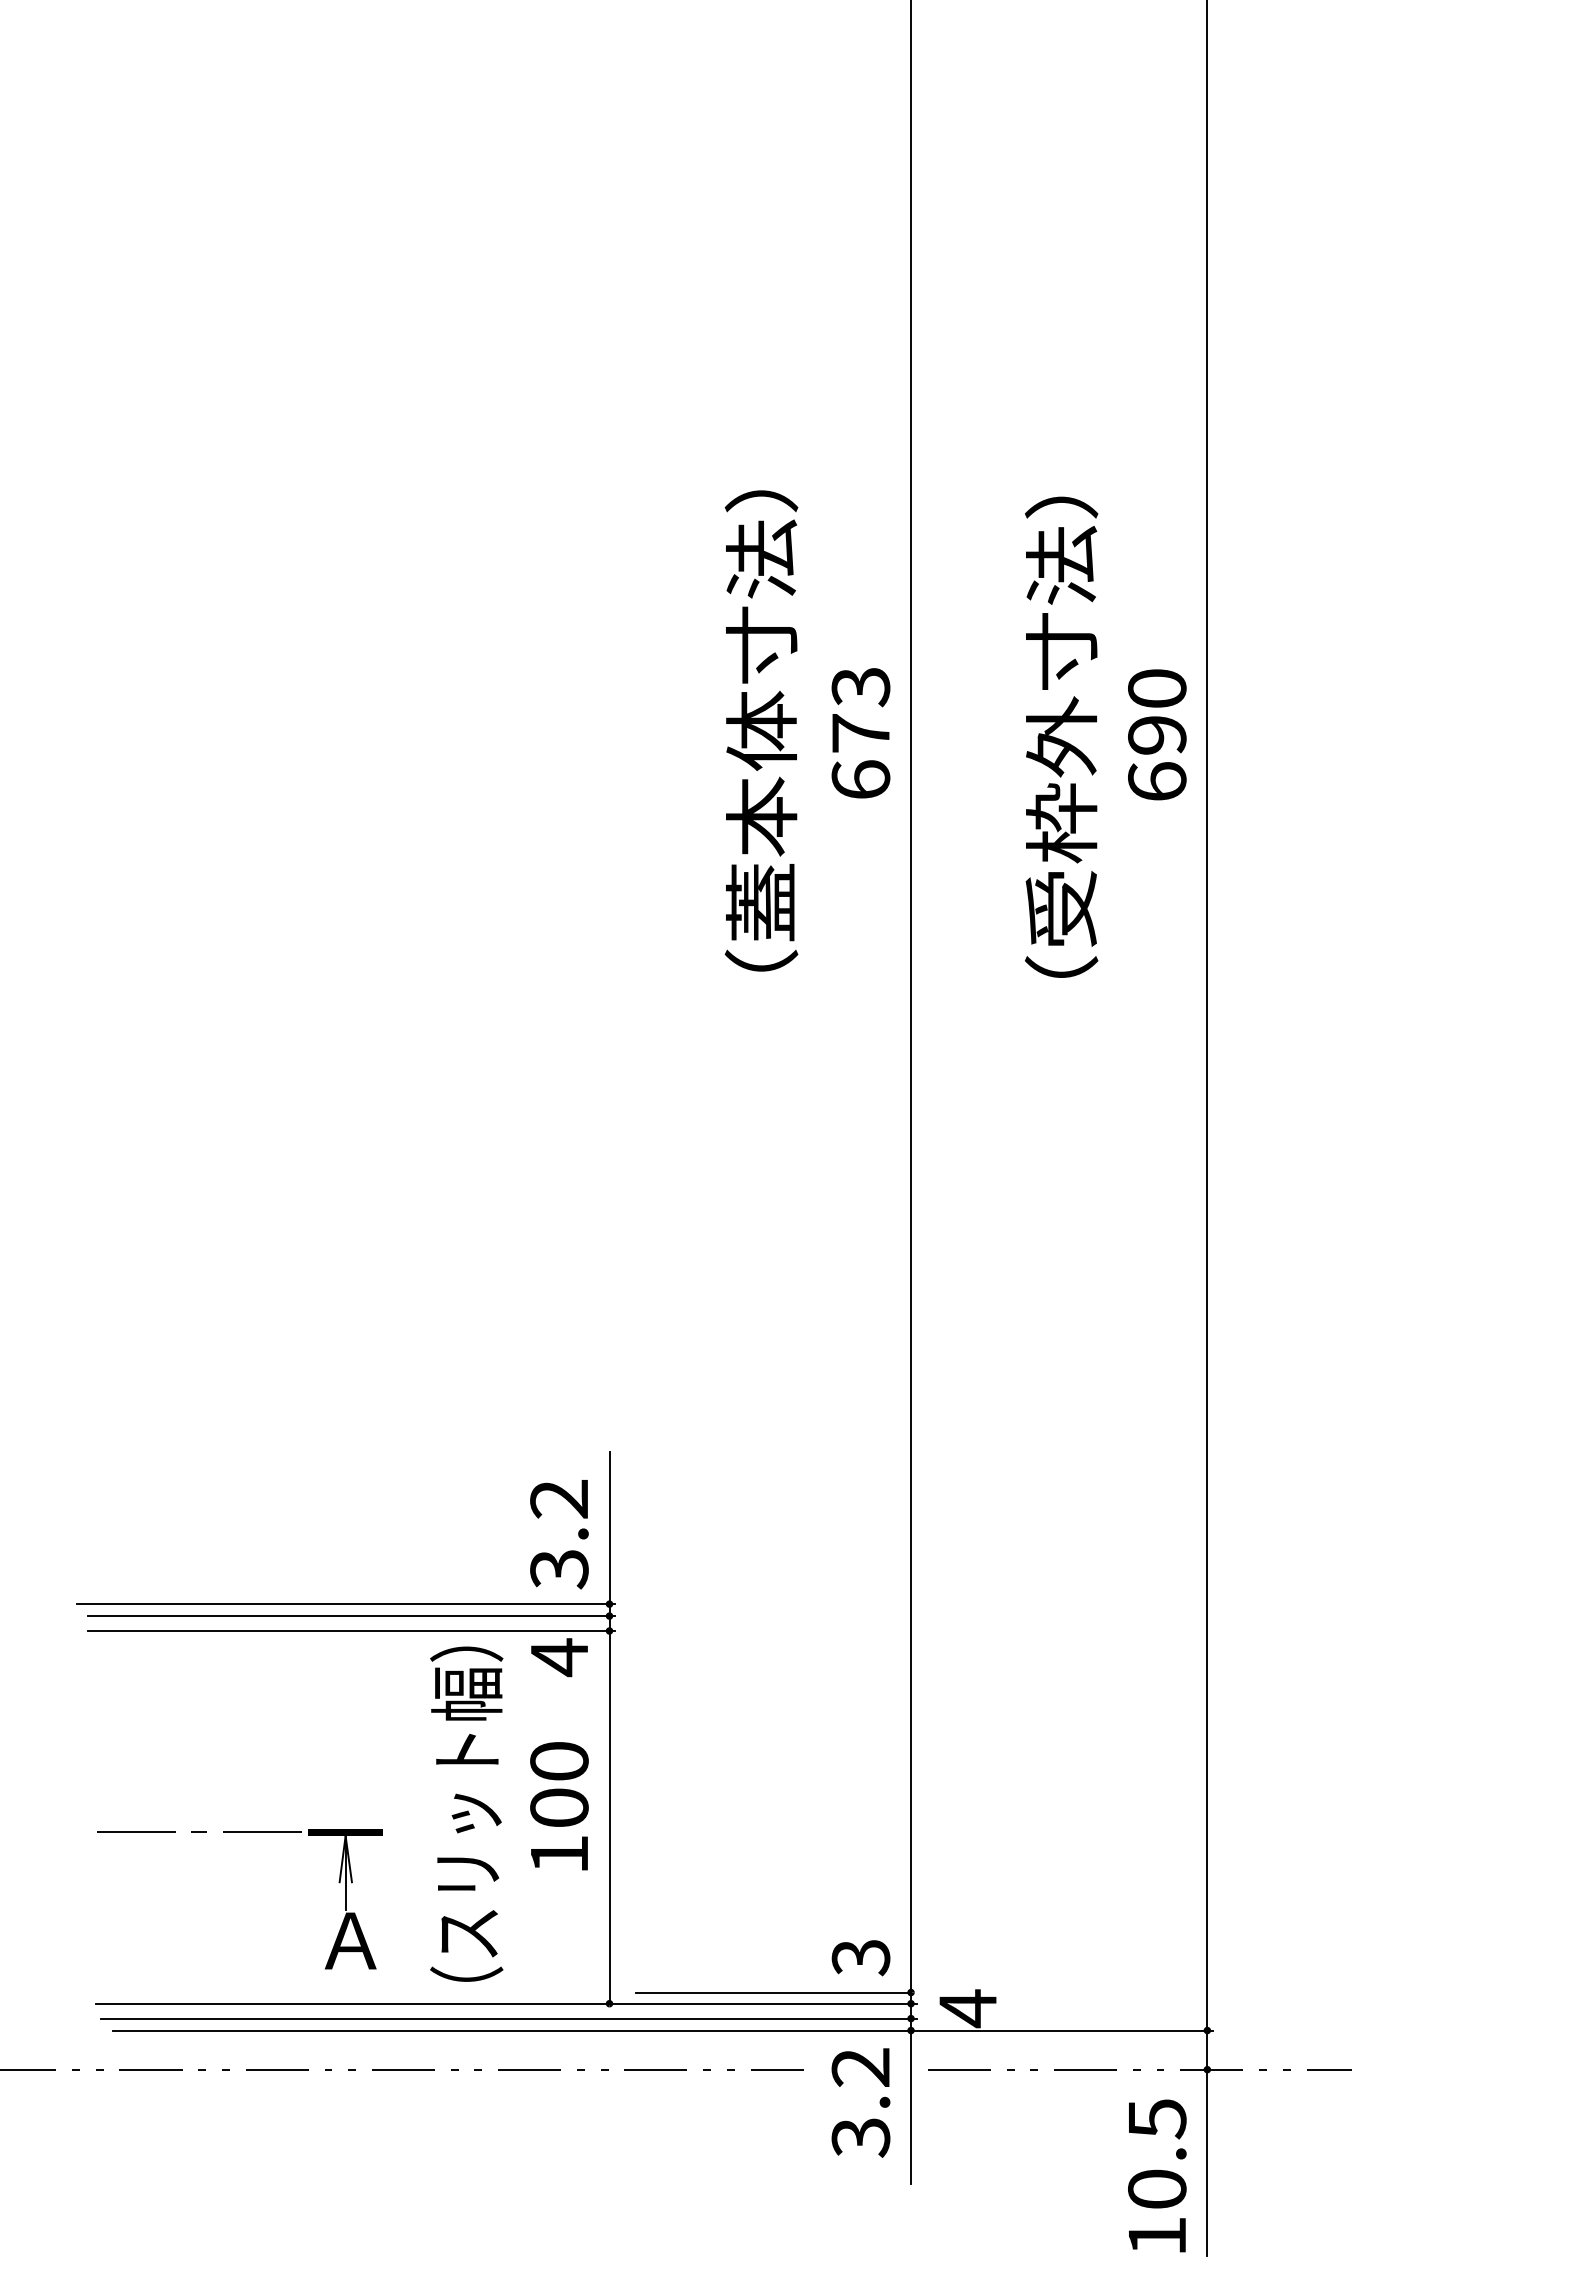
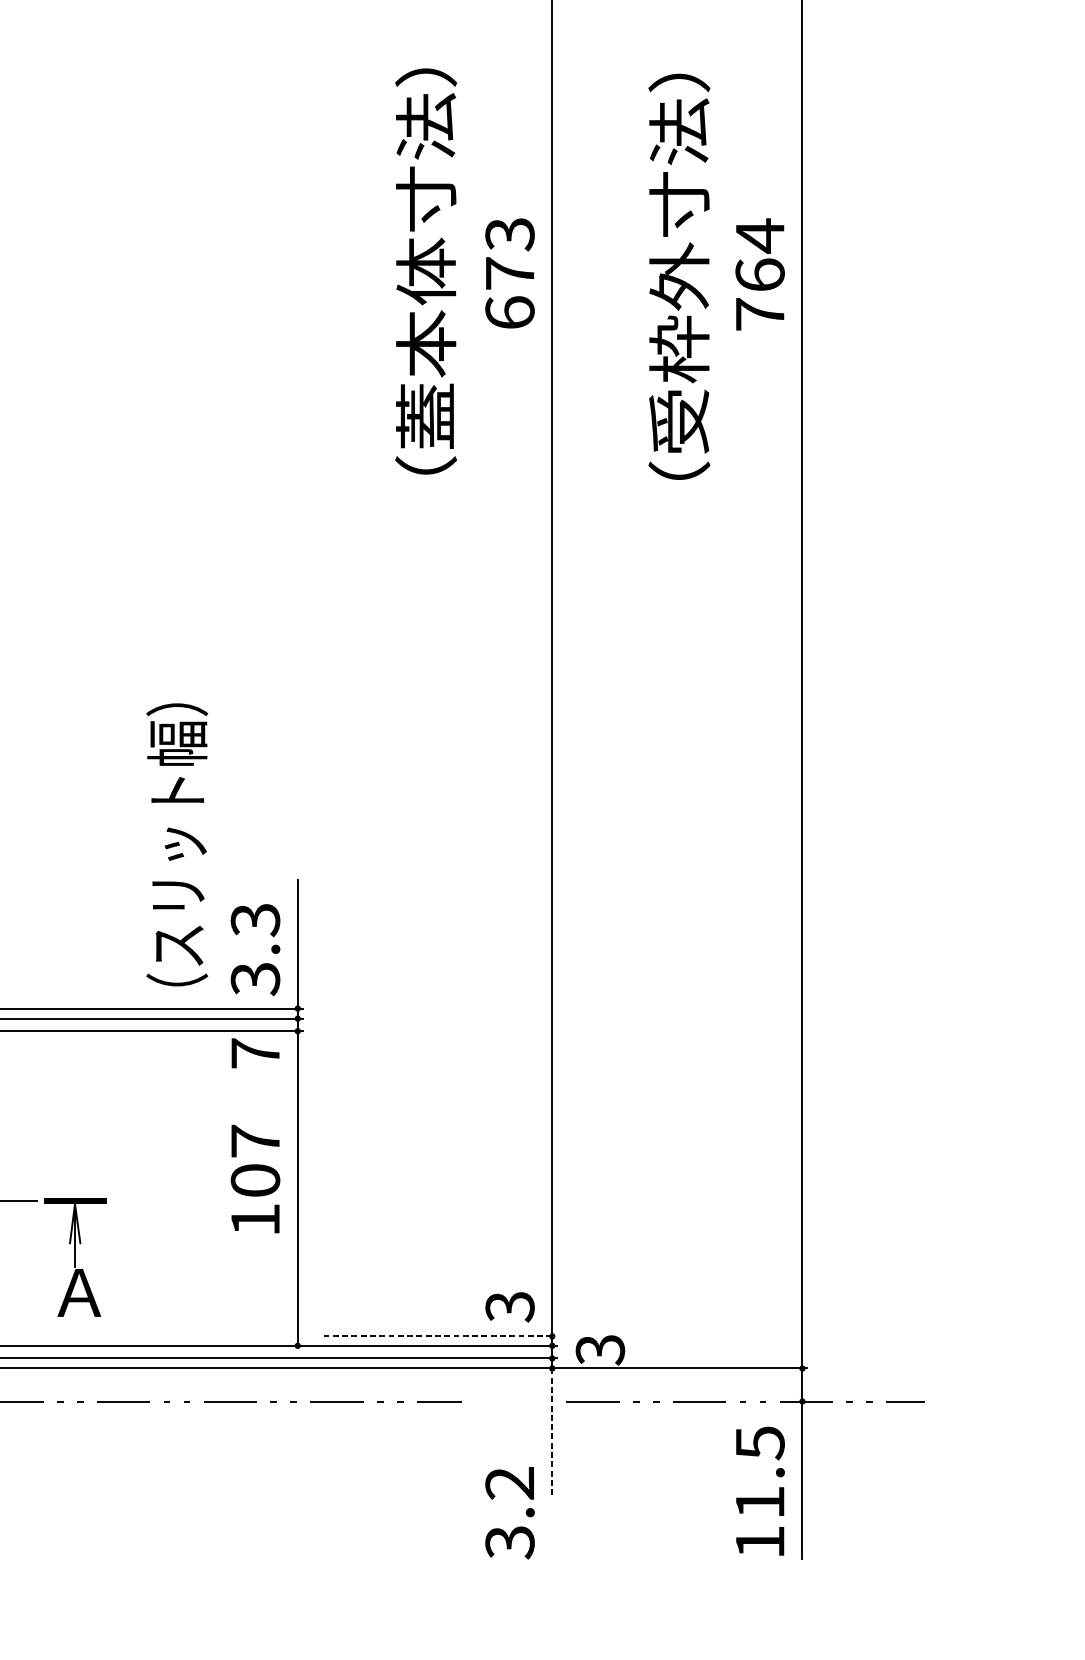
text: (1157, 733) -> (760, 273), 690 -> 764
text: (559, 1499) -> (255, 920), 3.2 -> 3.3
text: (559, 1657) -> (255, 1053), 4 -> 7
text: (559, 1761) -> (255, 1141), 100 -> 107
text: (466, 1813) -> (177, 844), moved
line: (773, 1992) -> (436, 1336), solid -> dashed
text: (967, 2008) -> (599, 1349), 4 -> 3
text: (860, 2102) -> (509, 1512), moved
line: (911, 2107) -> (552, 1433), solid -> dashed
text: (1157, 2188) -> (760, 1501), 10.5 -> 11.5

